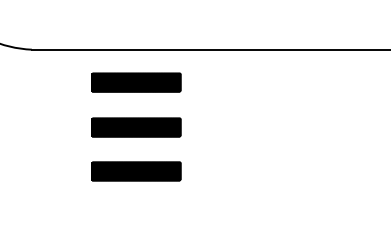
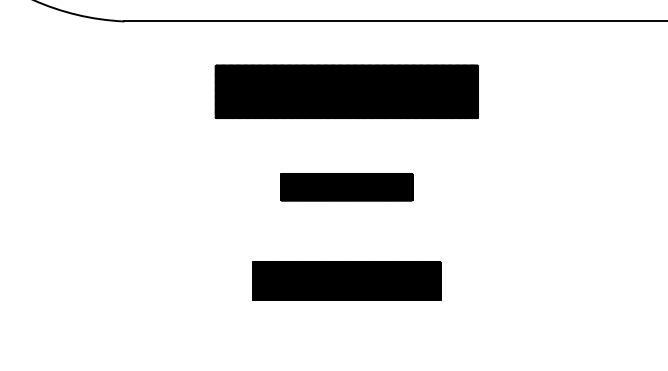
part: (136, 82) -> (347, 91), size x1.4
part: (136, 127) -> (347, 187), size x0.7

